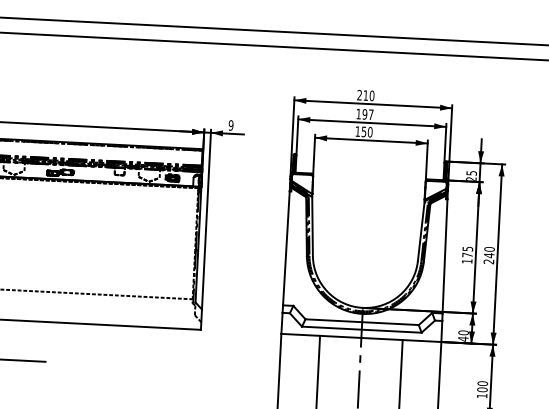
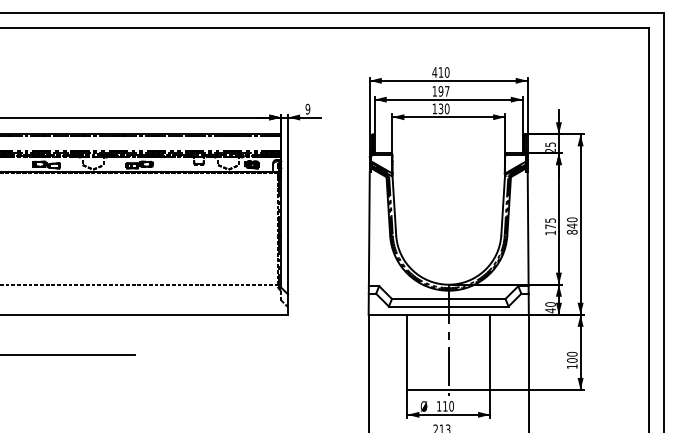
text: (359, 95) -> (434, 72), 210 -> 410
text: (363, 131) -> (440, 108), 150 -> 130
text: (489, 261) -> (572, 231), 240 -> 840

